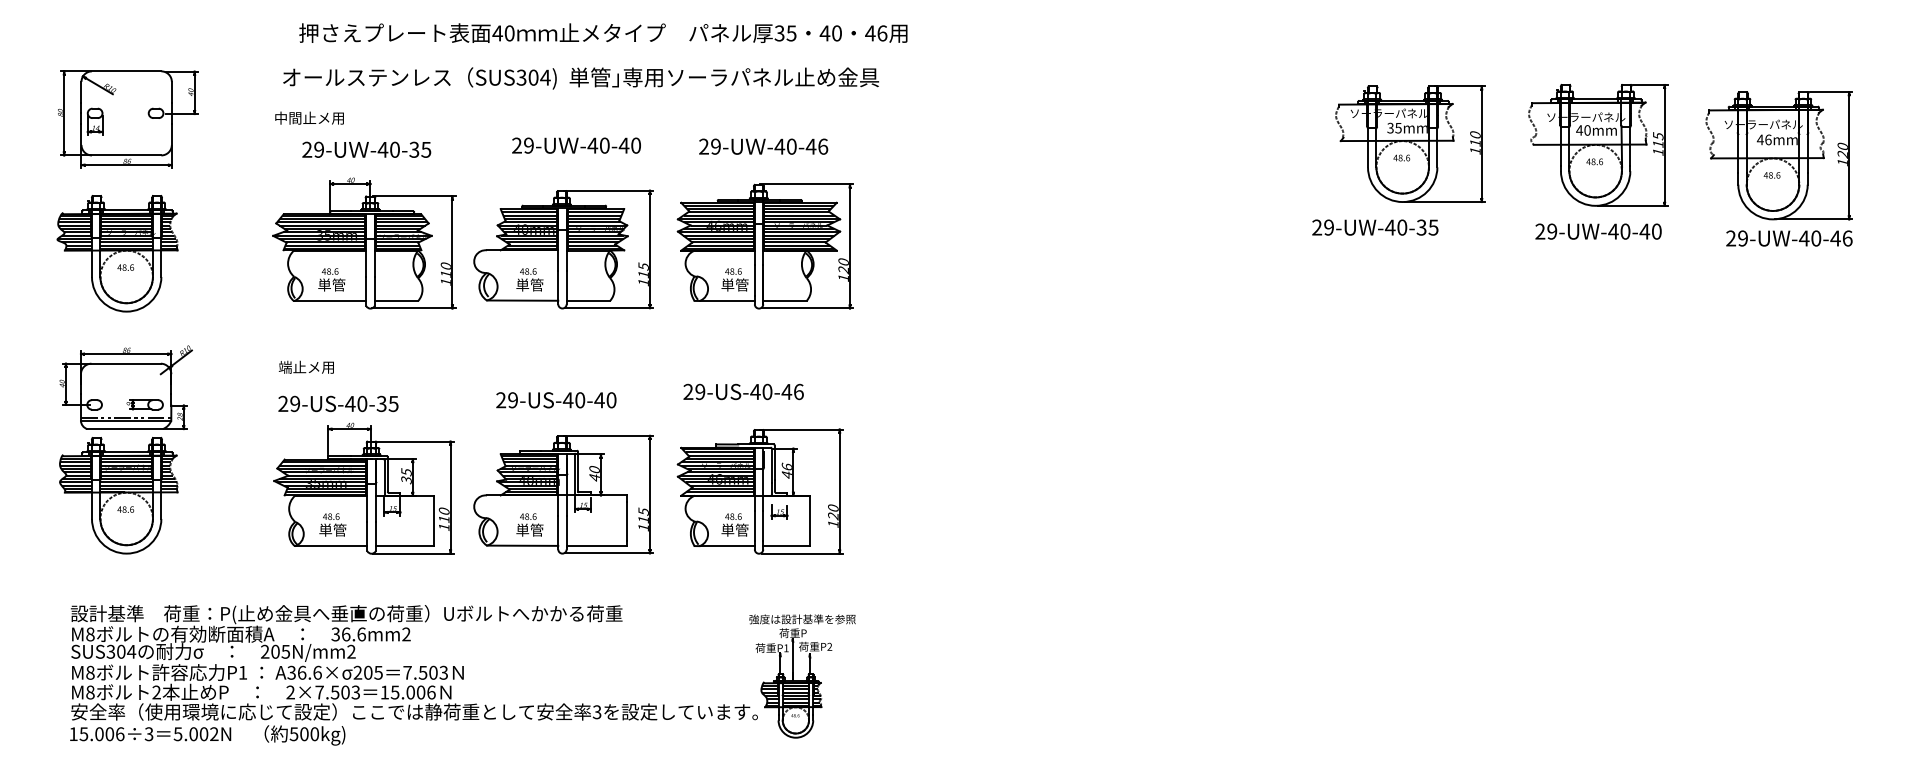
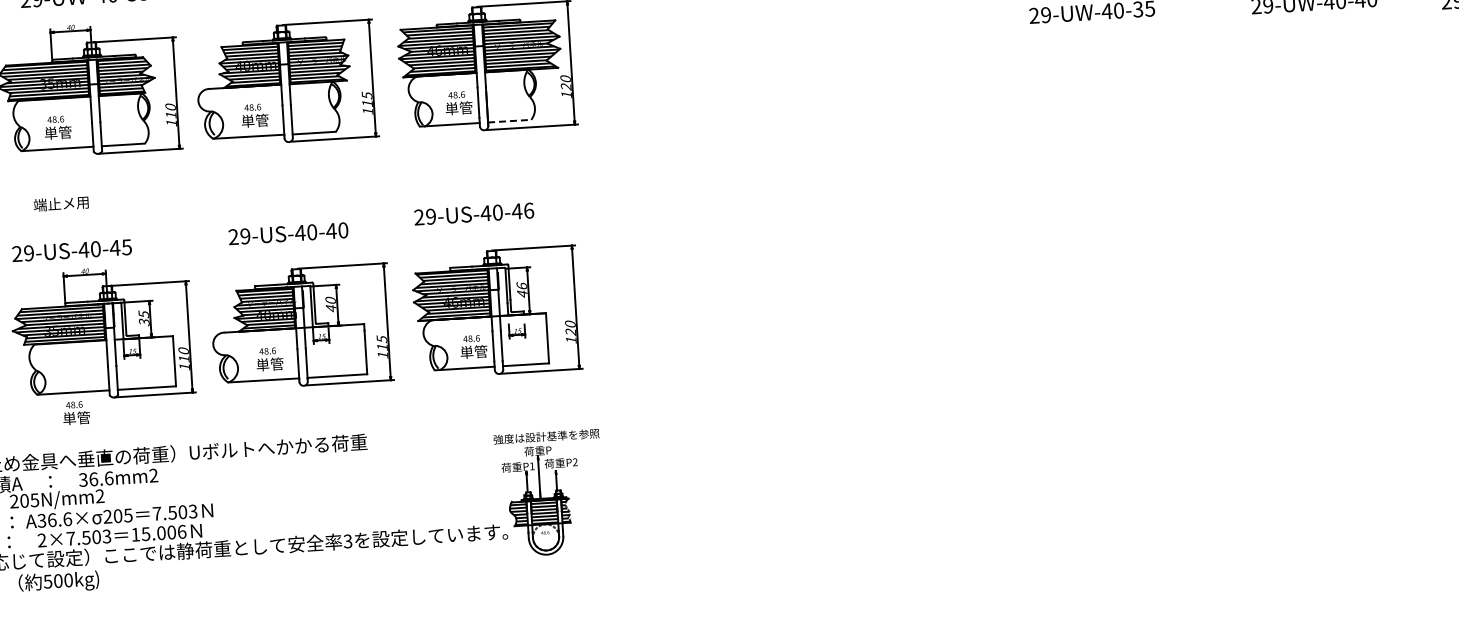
line: (784, 301) -> (509, 121), solid -> dashed
text: (305, 366) -> (60, 203), moved
text: (381, 403) -> (114, 247), 29-US-40-35 -> 29-US-40-45
text: (332, 524) -> (76, 412), moved

